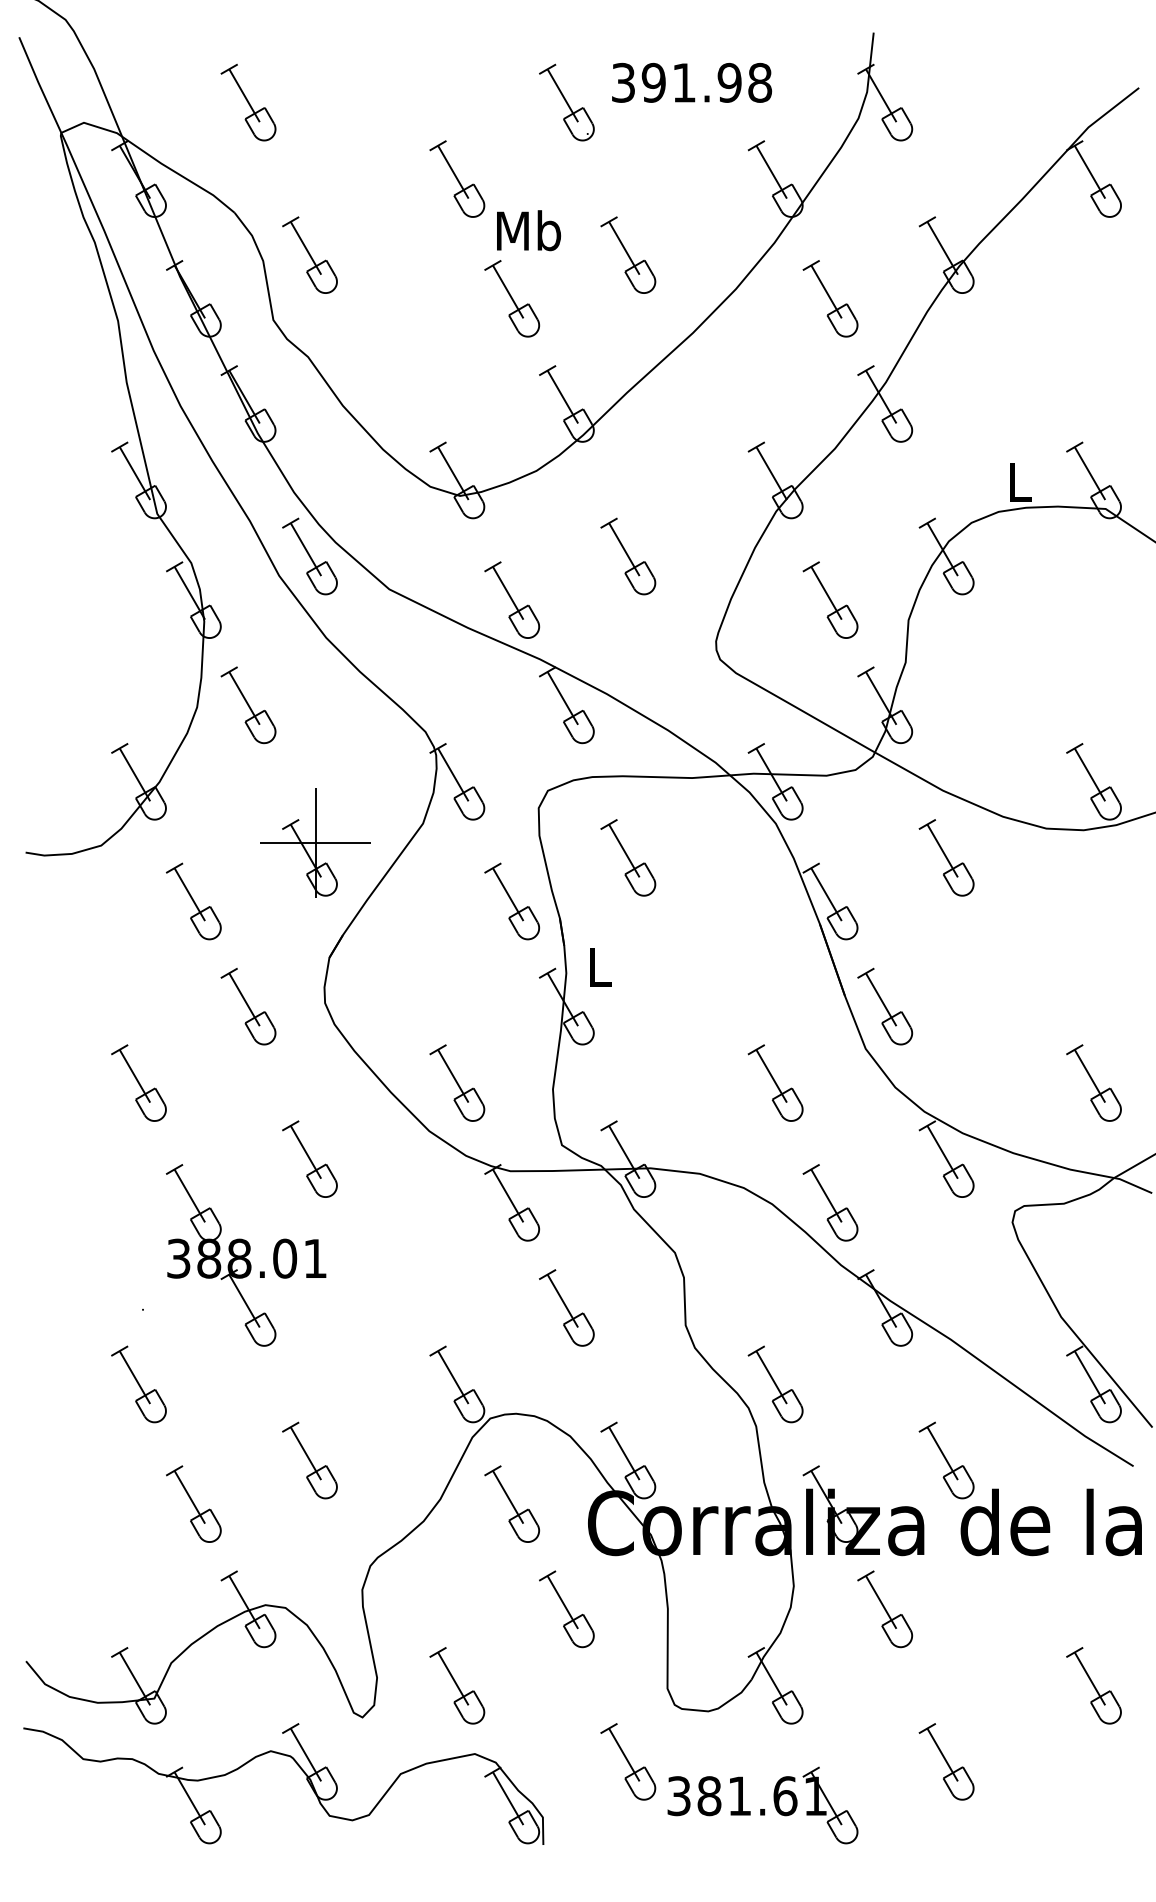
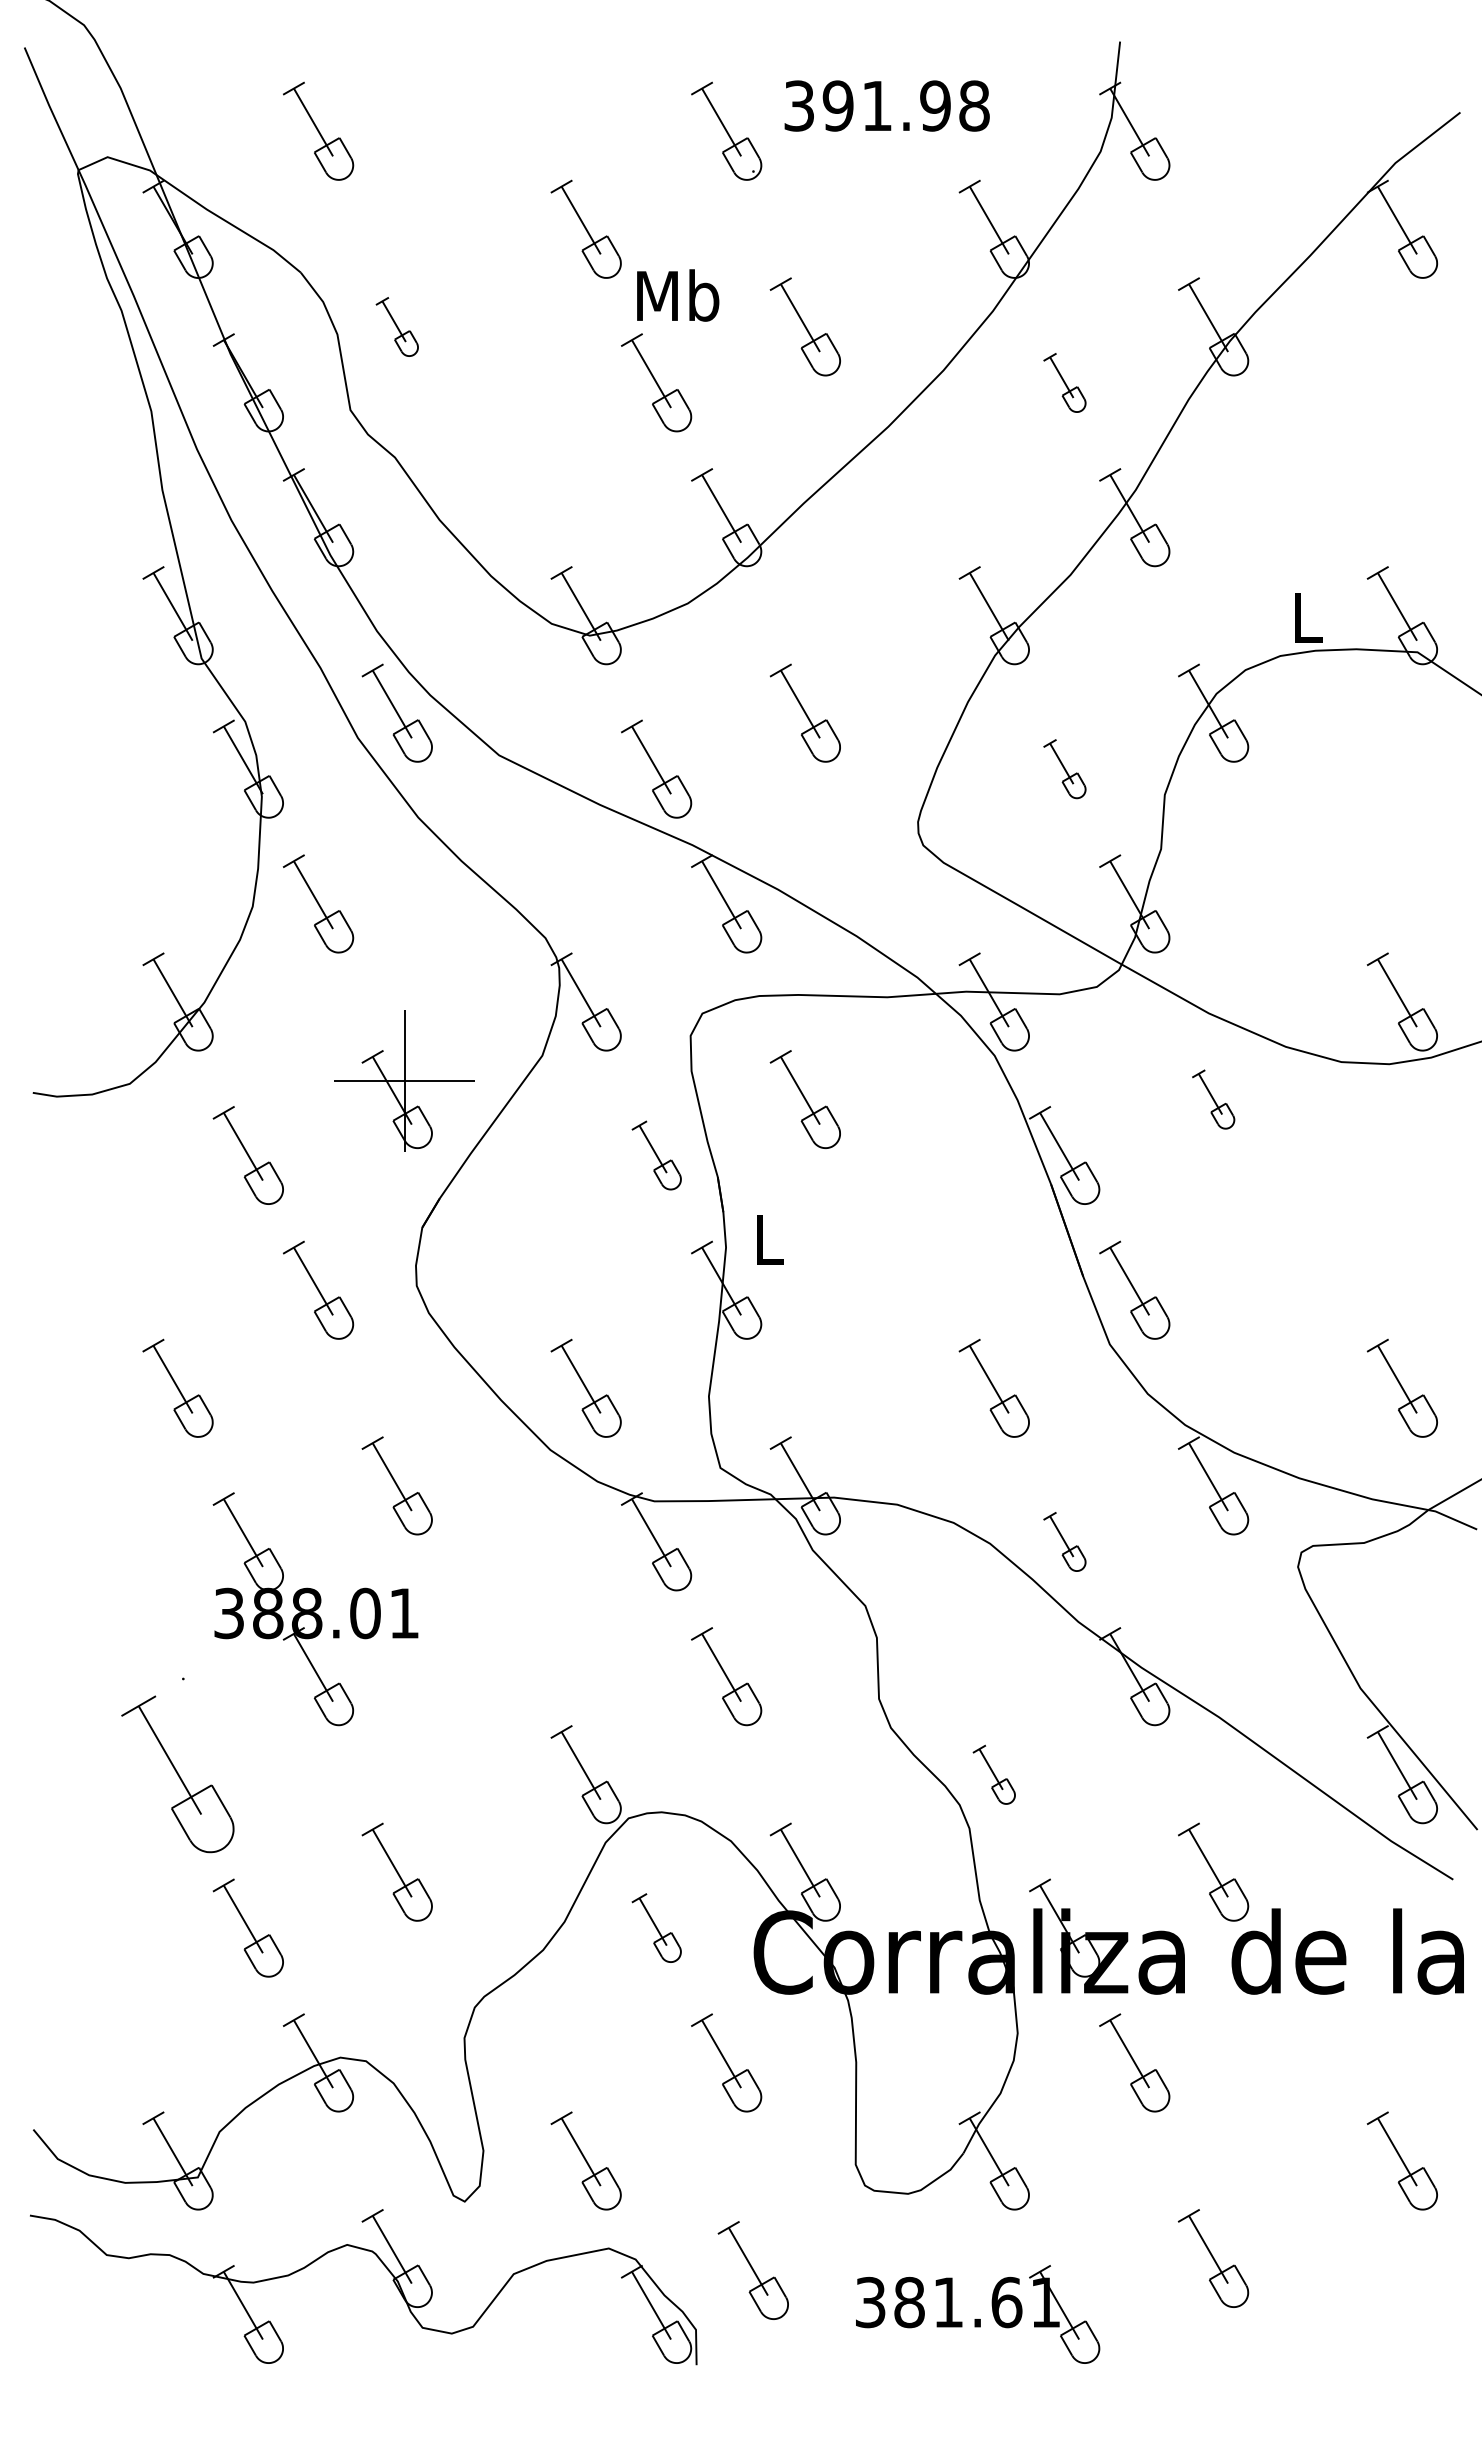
part: (309, 254) -> (396, 326), size x0.6
part: (830, 298) -> (1064, 382), size x0.6
part: (830, 599) -> (1064, 768), size x0.6
part: (946, 857) -> (1213, 1099), size x0.6
part: (512, 901) -> (656, 1155), size x0.7
part: (830, 1202) -> (1064, 1541), size x0.6
part: (138, 1384) -> (177, 1774), size x1.6
part: (774, 1384) -> (993, 1774), size x0.6
part: (512, 1503) -> (656, 1927), size x0.7
part: (627, 1761) -> (752, 2270), moved

